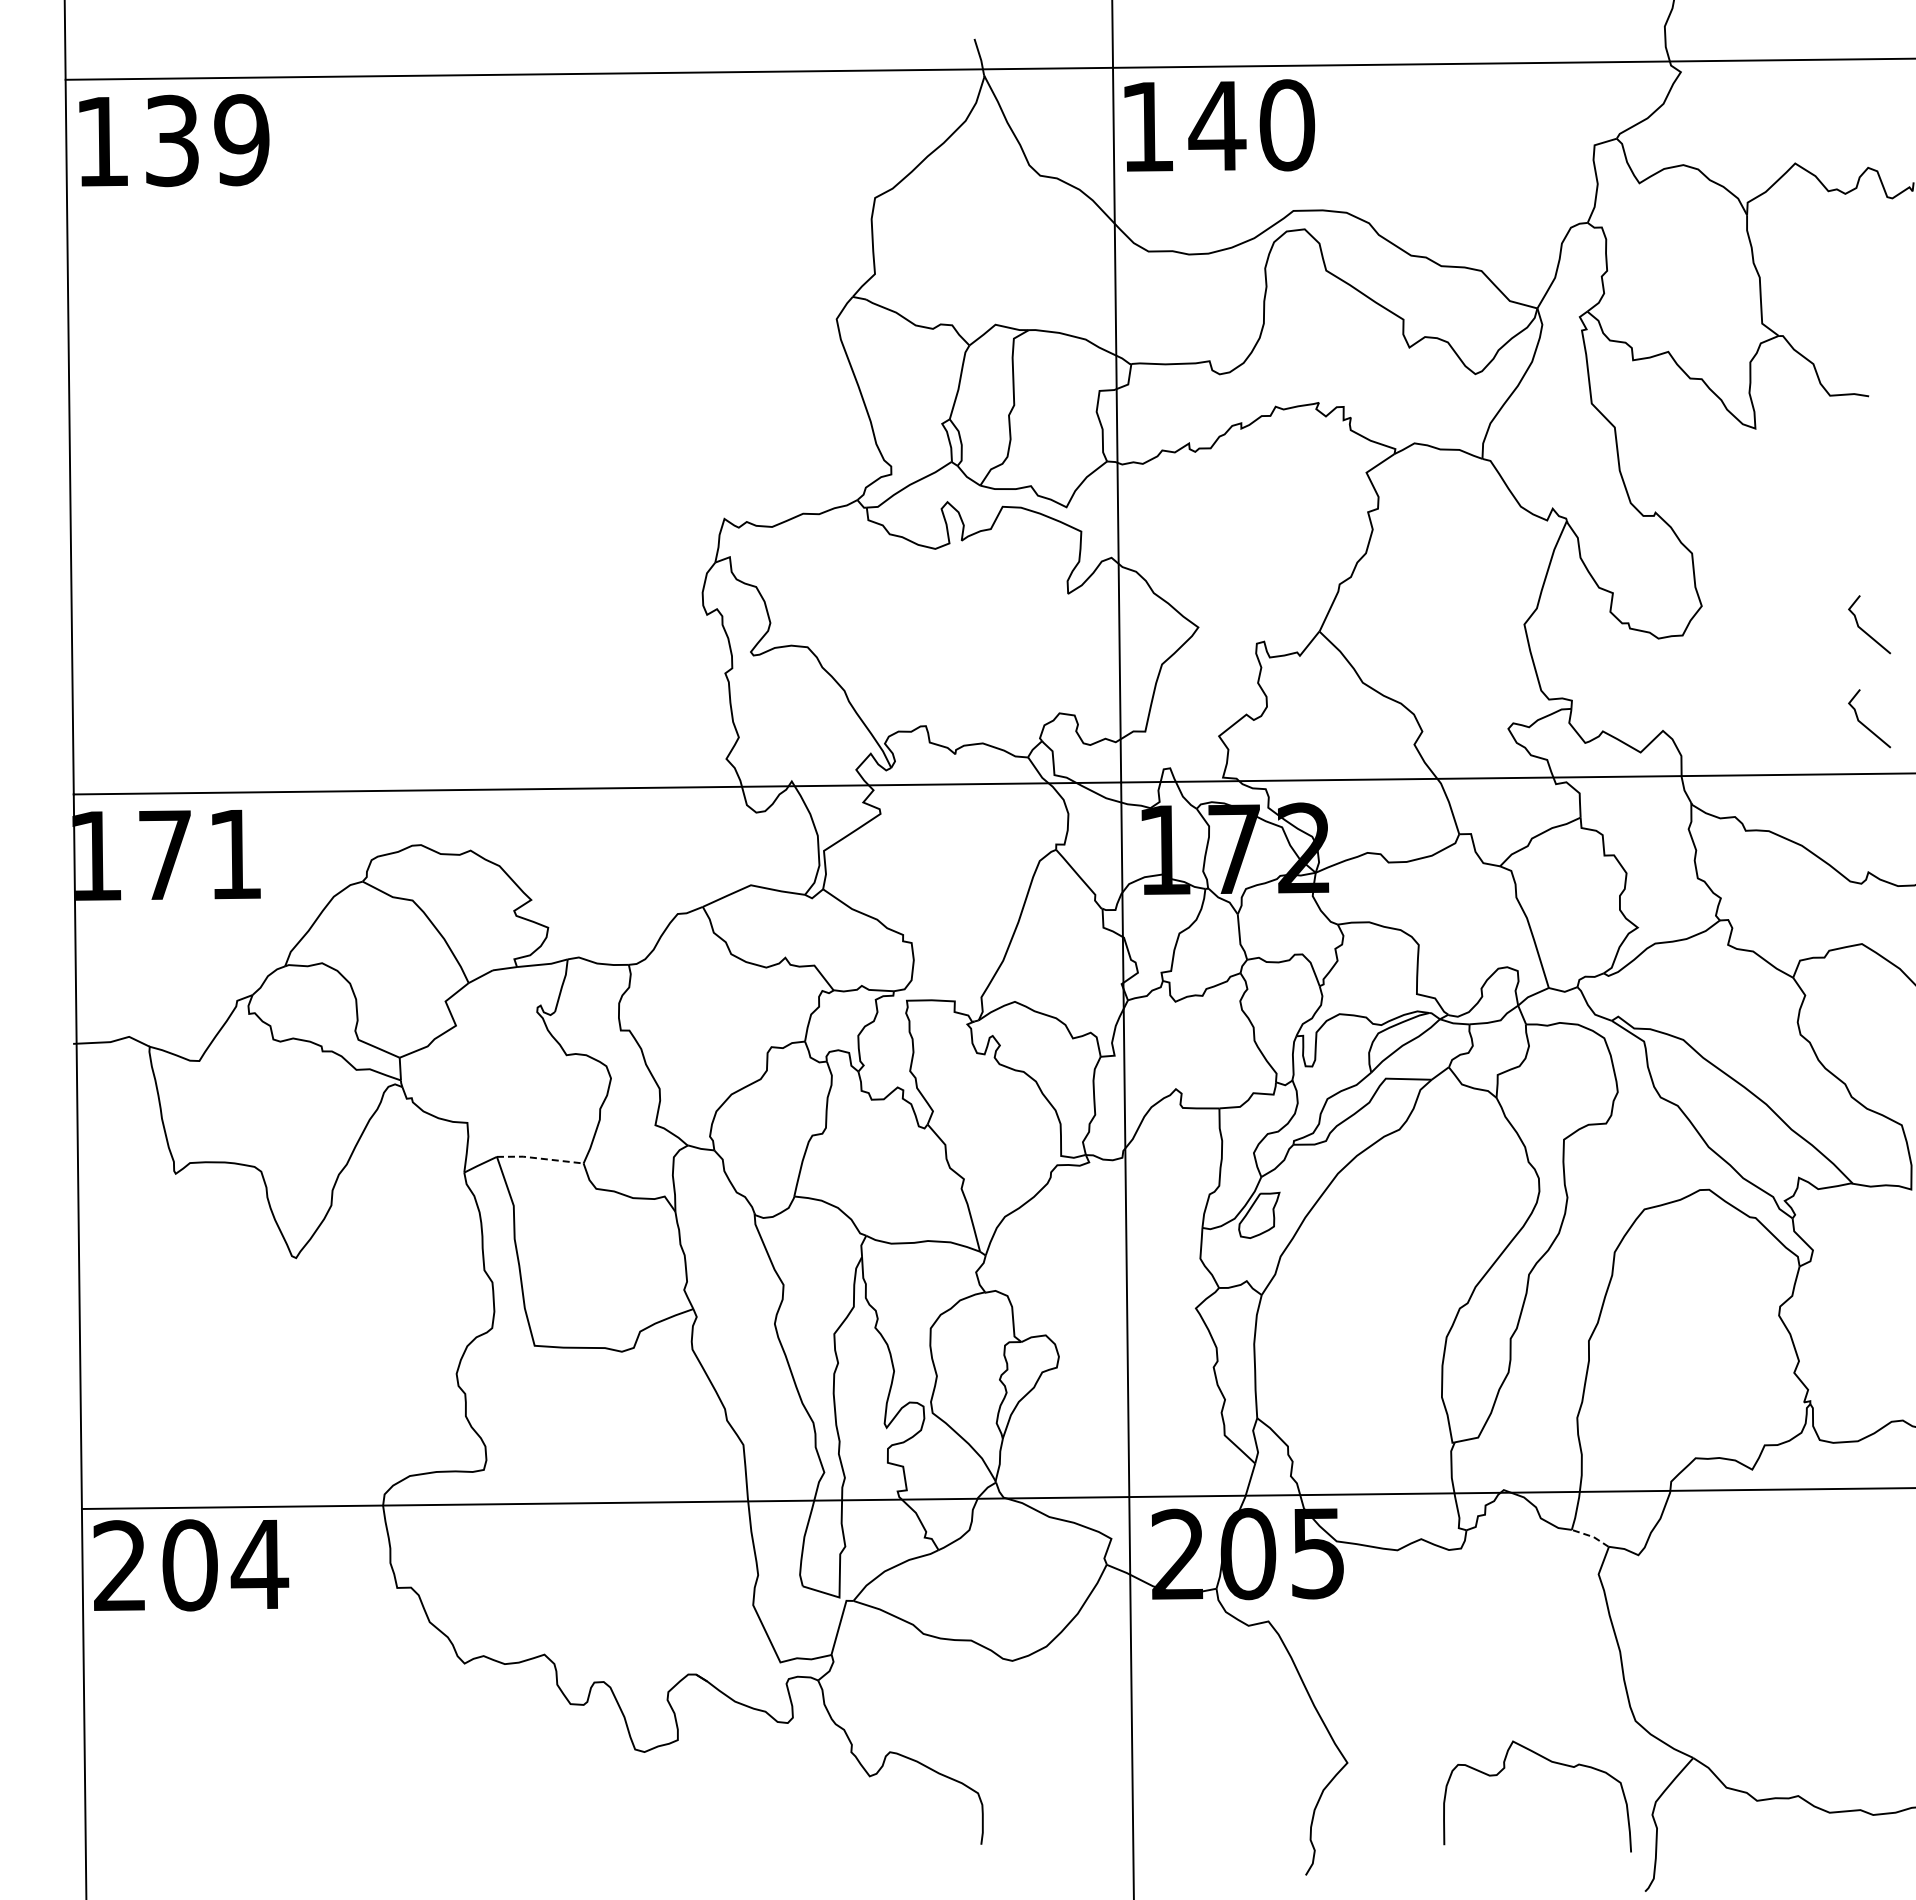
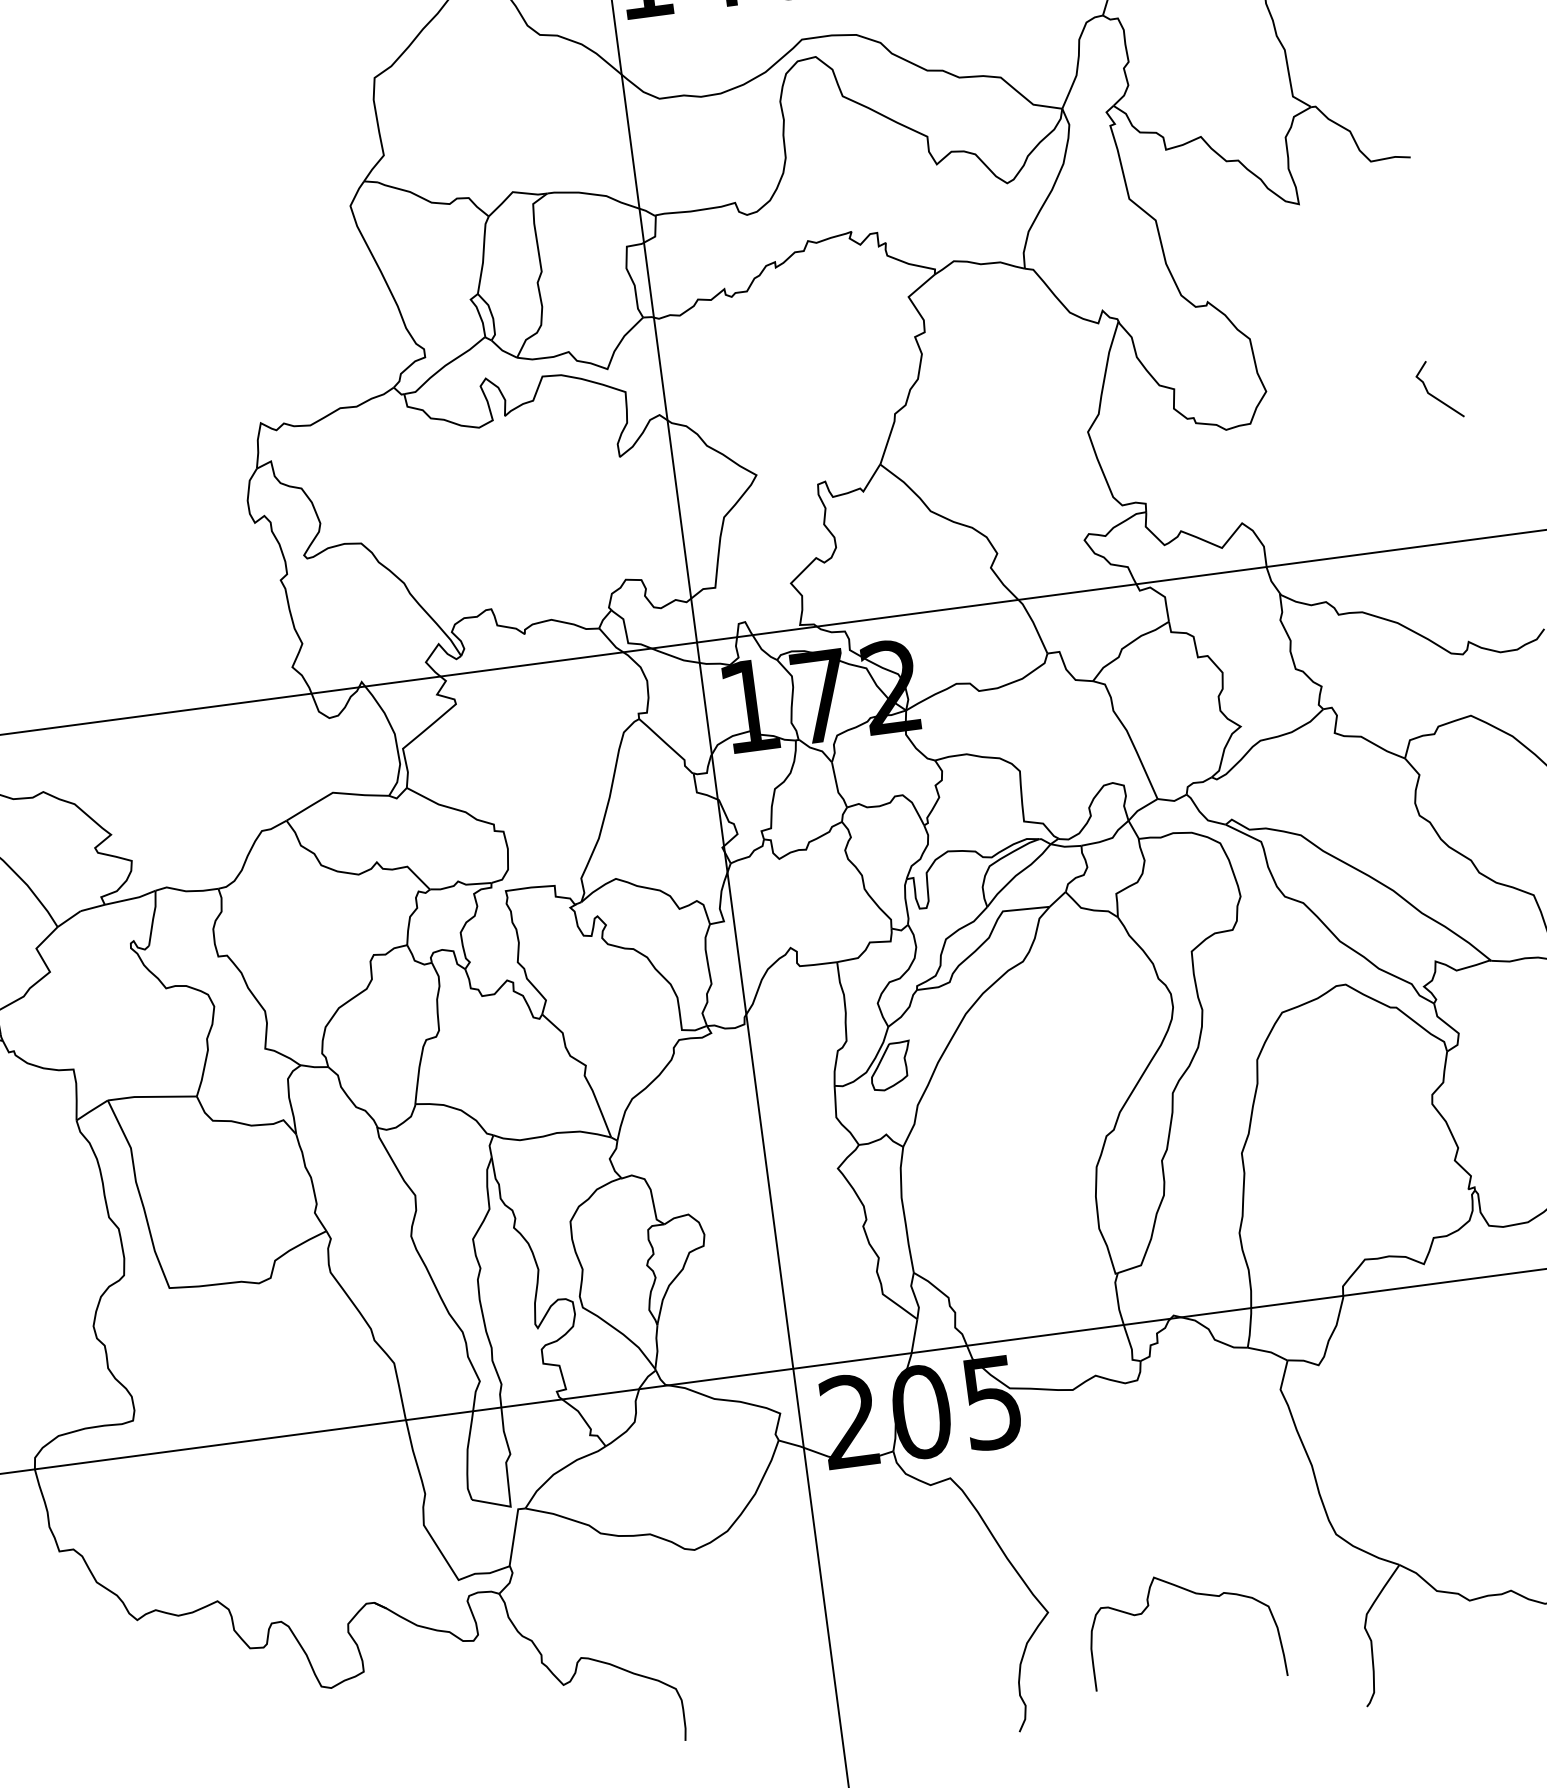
line: (1863, 723) -> (1445, 491), removed
line: (539, 1158) -> (151, 1096), dashed -> solid
line: (1592, 1536) -> (1269, 1351), dashed -> solid
curve: (1553, 1763) -> (1197, 1594), moved

